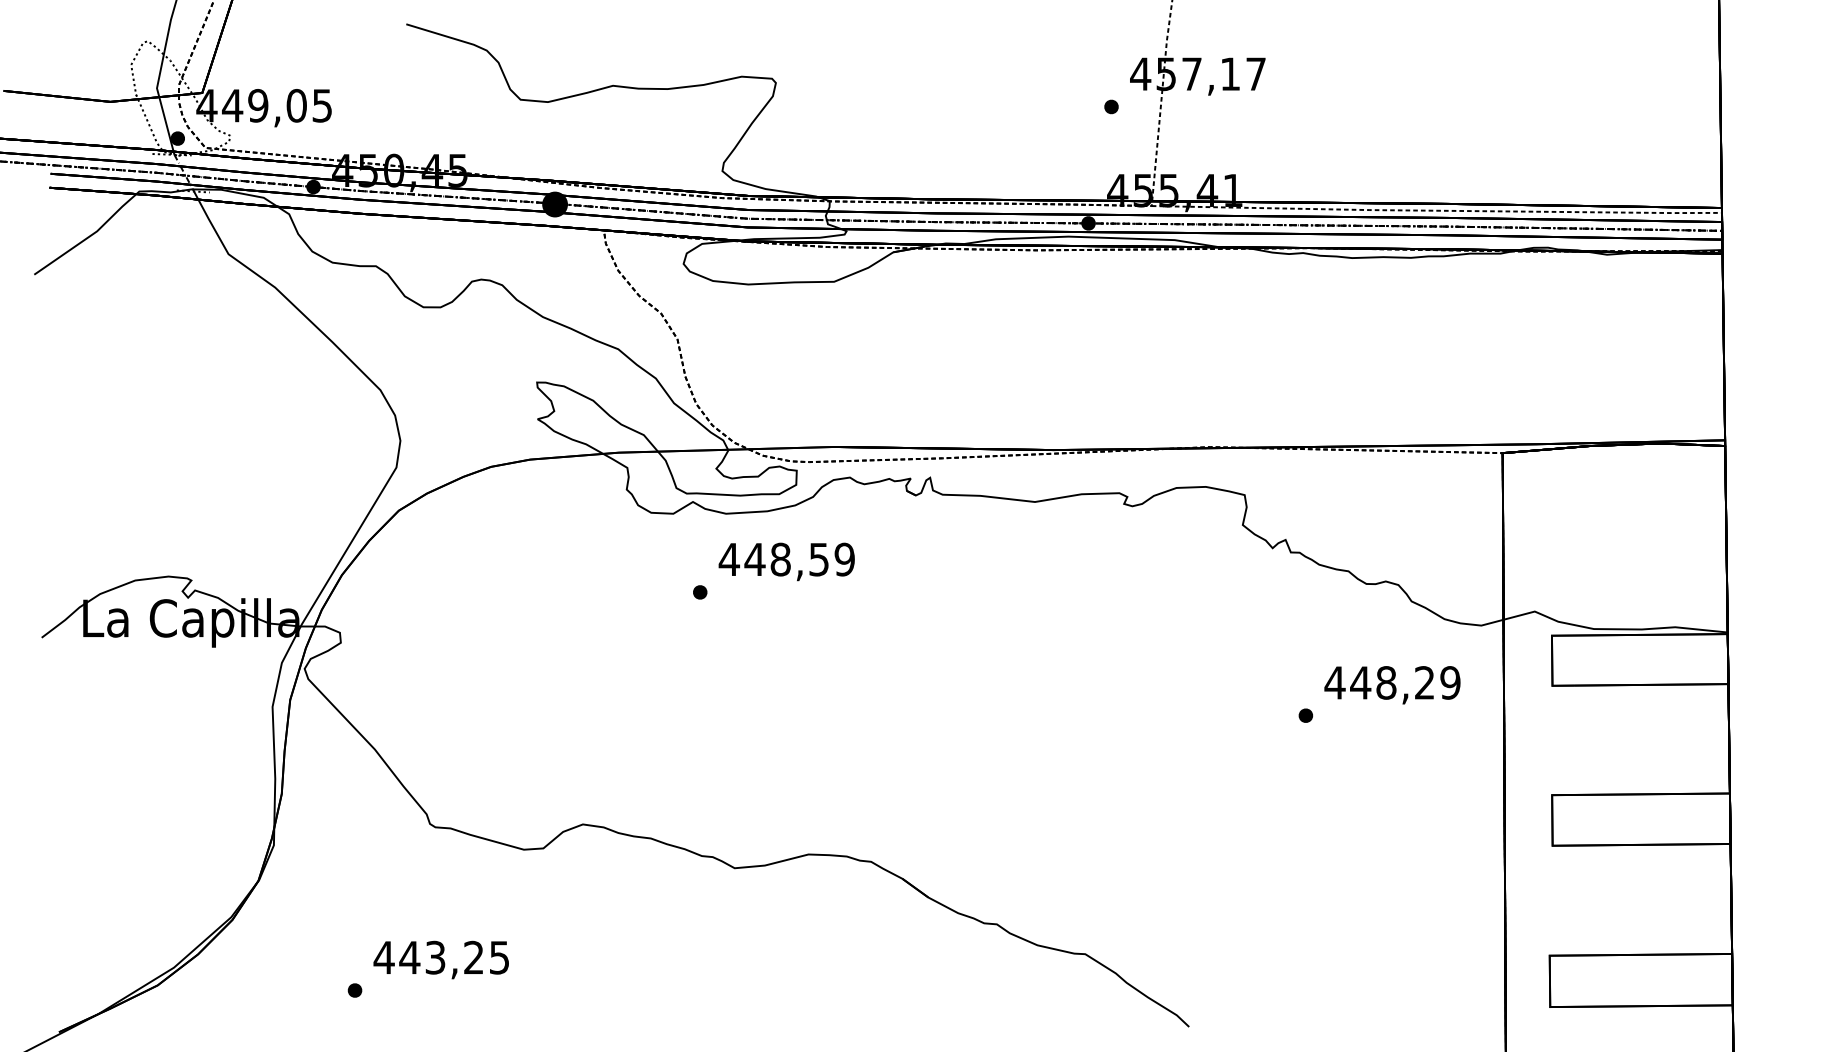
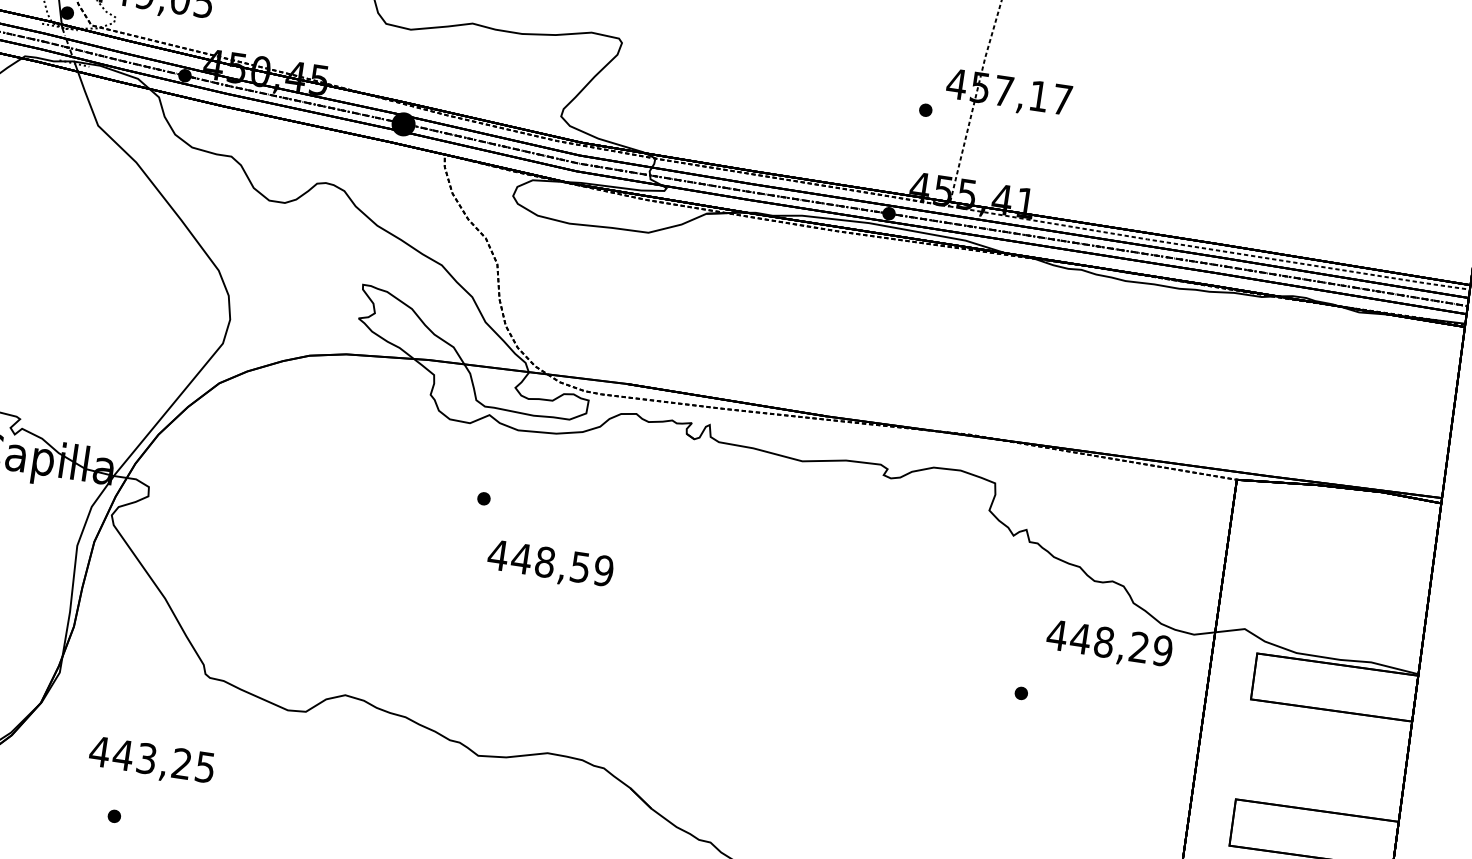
text: (786, 561) -> (550, 564), moved
text: (1392, 685) -> (1109, 645), moved
text: (440, 959) -> (151, 760), moved

